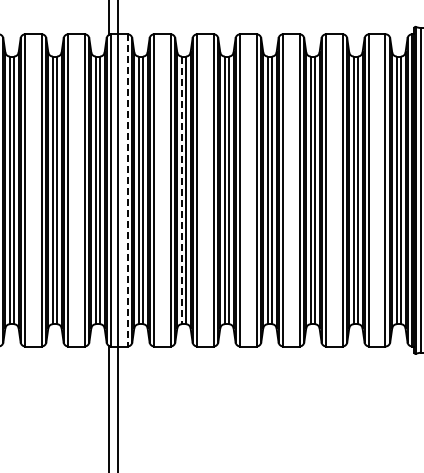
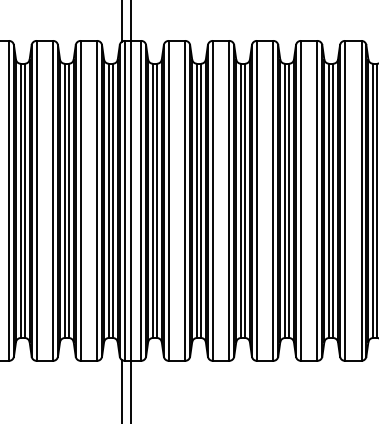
line: (127, 190) -> (141, 201), dashed -> solid
line: (181, 190) -> (196, 201), dashed -> solid

